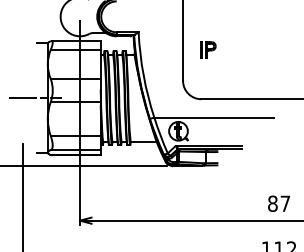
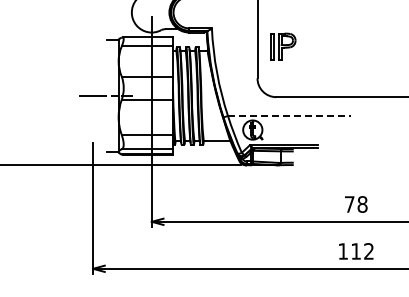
part: (208, 49) -> (283, 46), size x1.6
line: (214, 117) -> (289, 115), solid -> dashed
text: (278, 203) -> (355, 204), 87 -> 78

